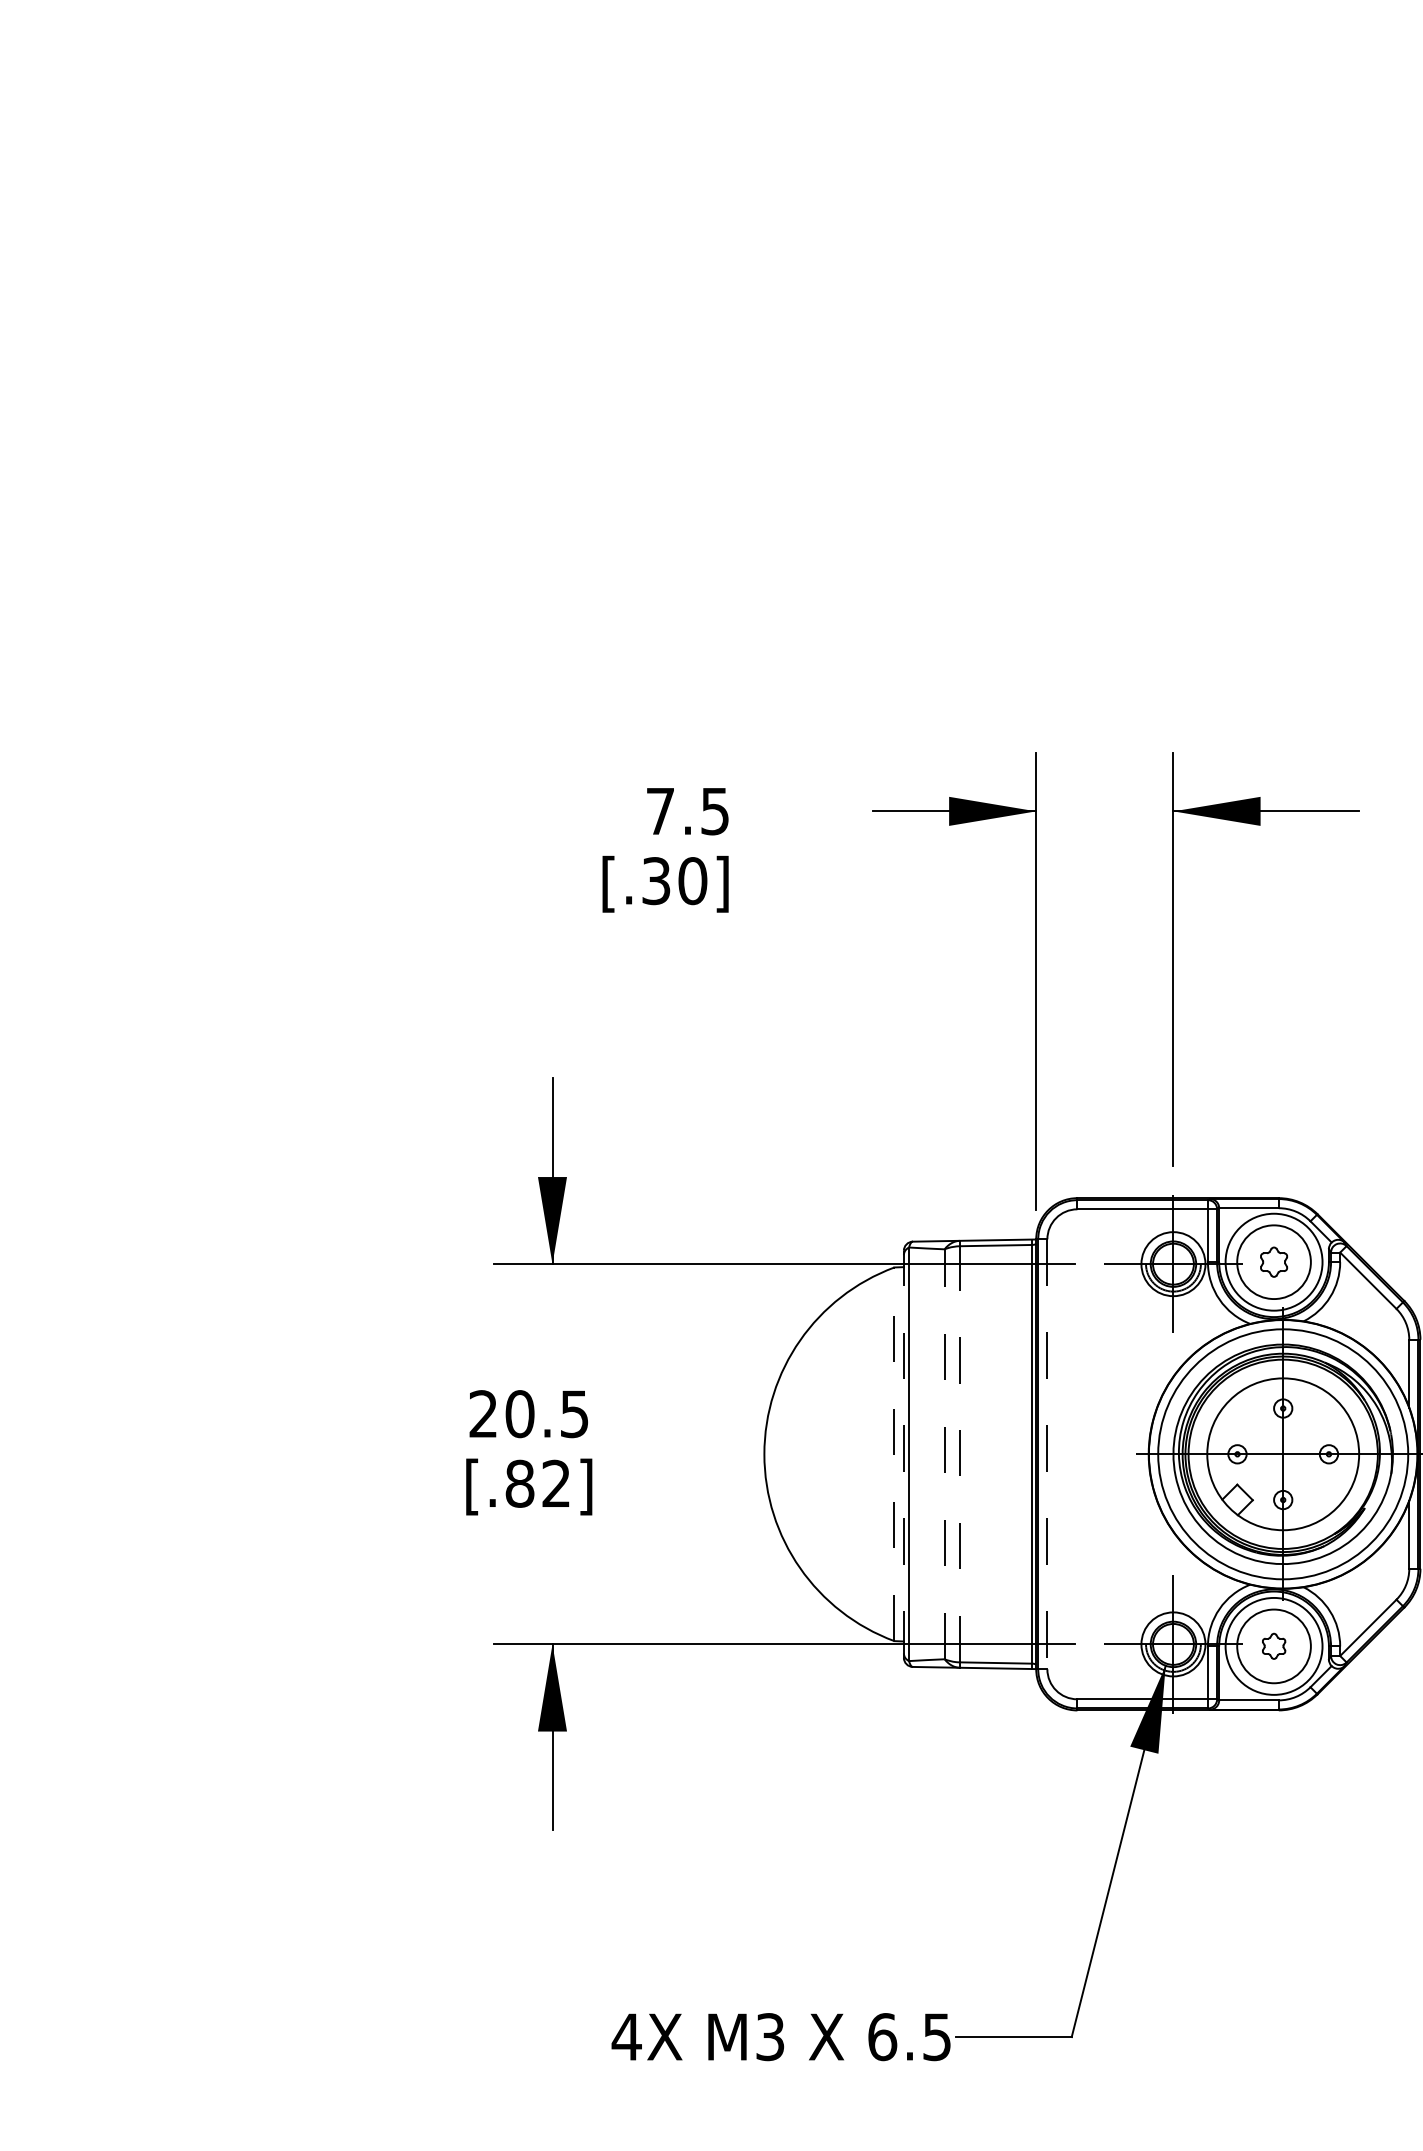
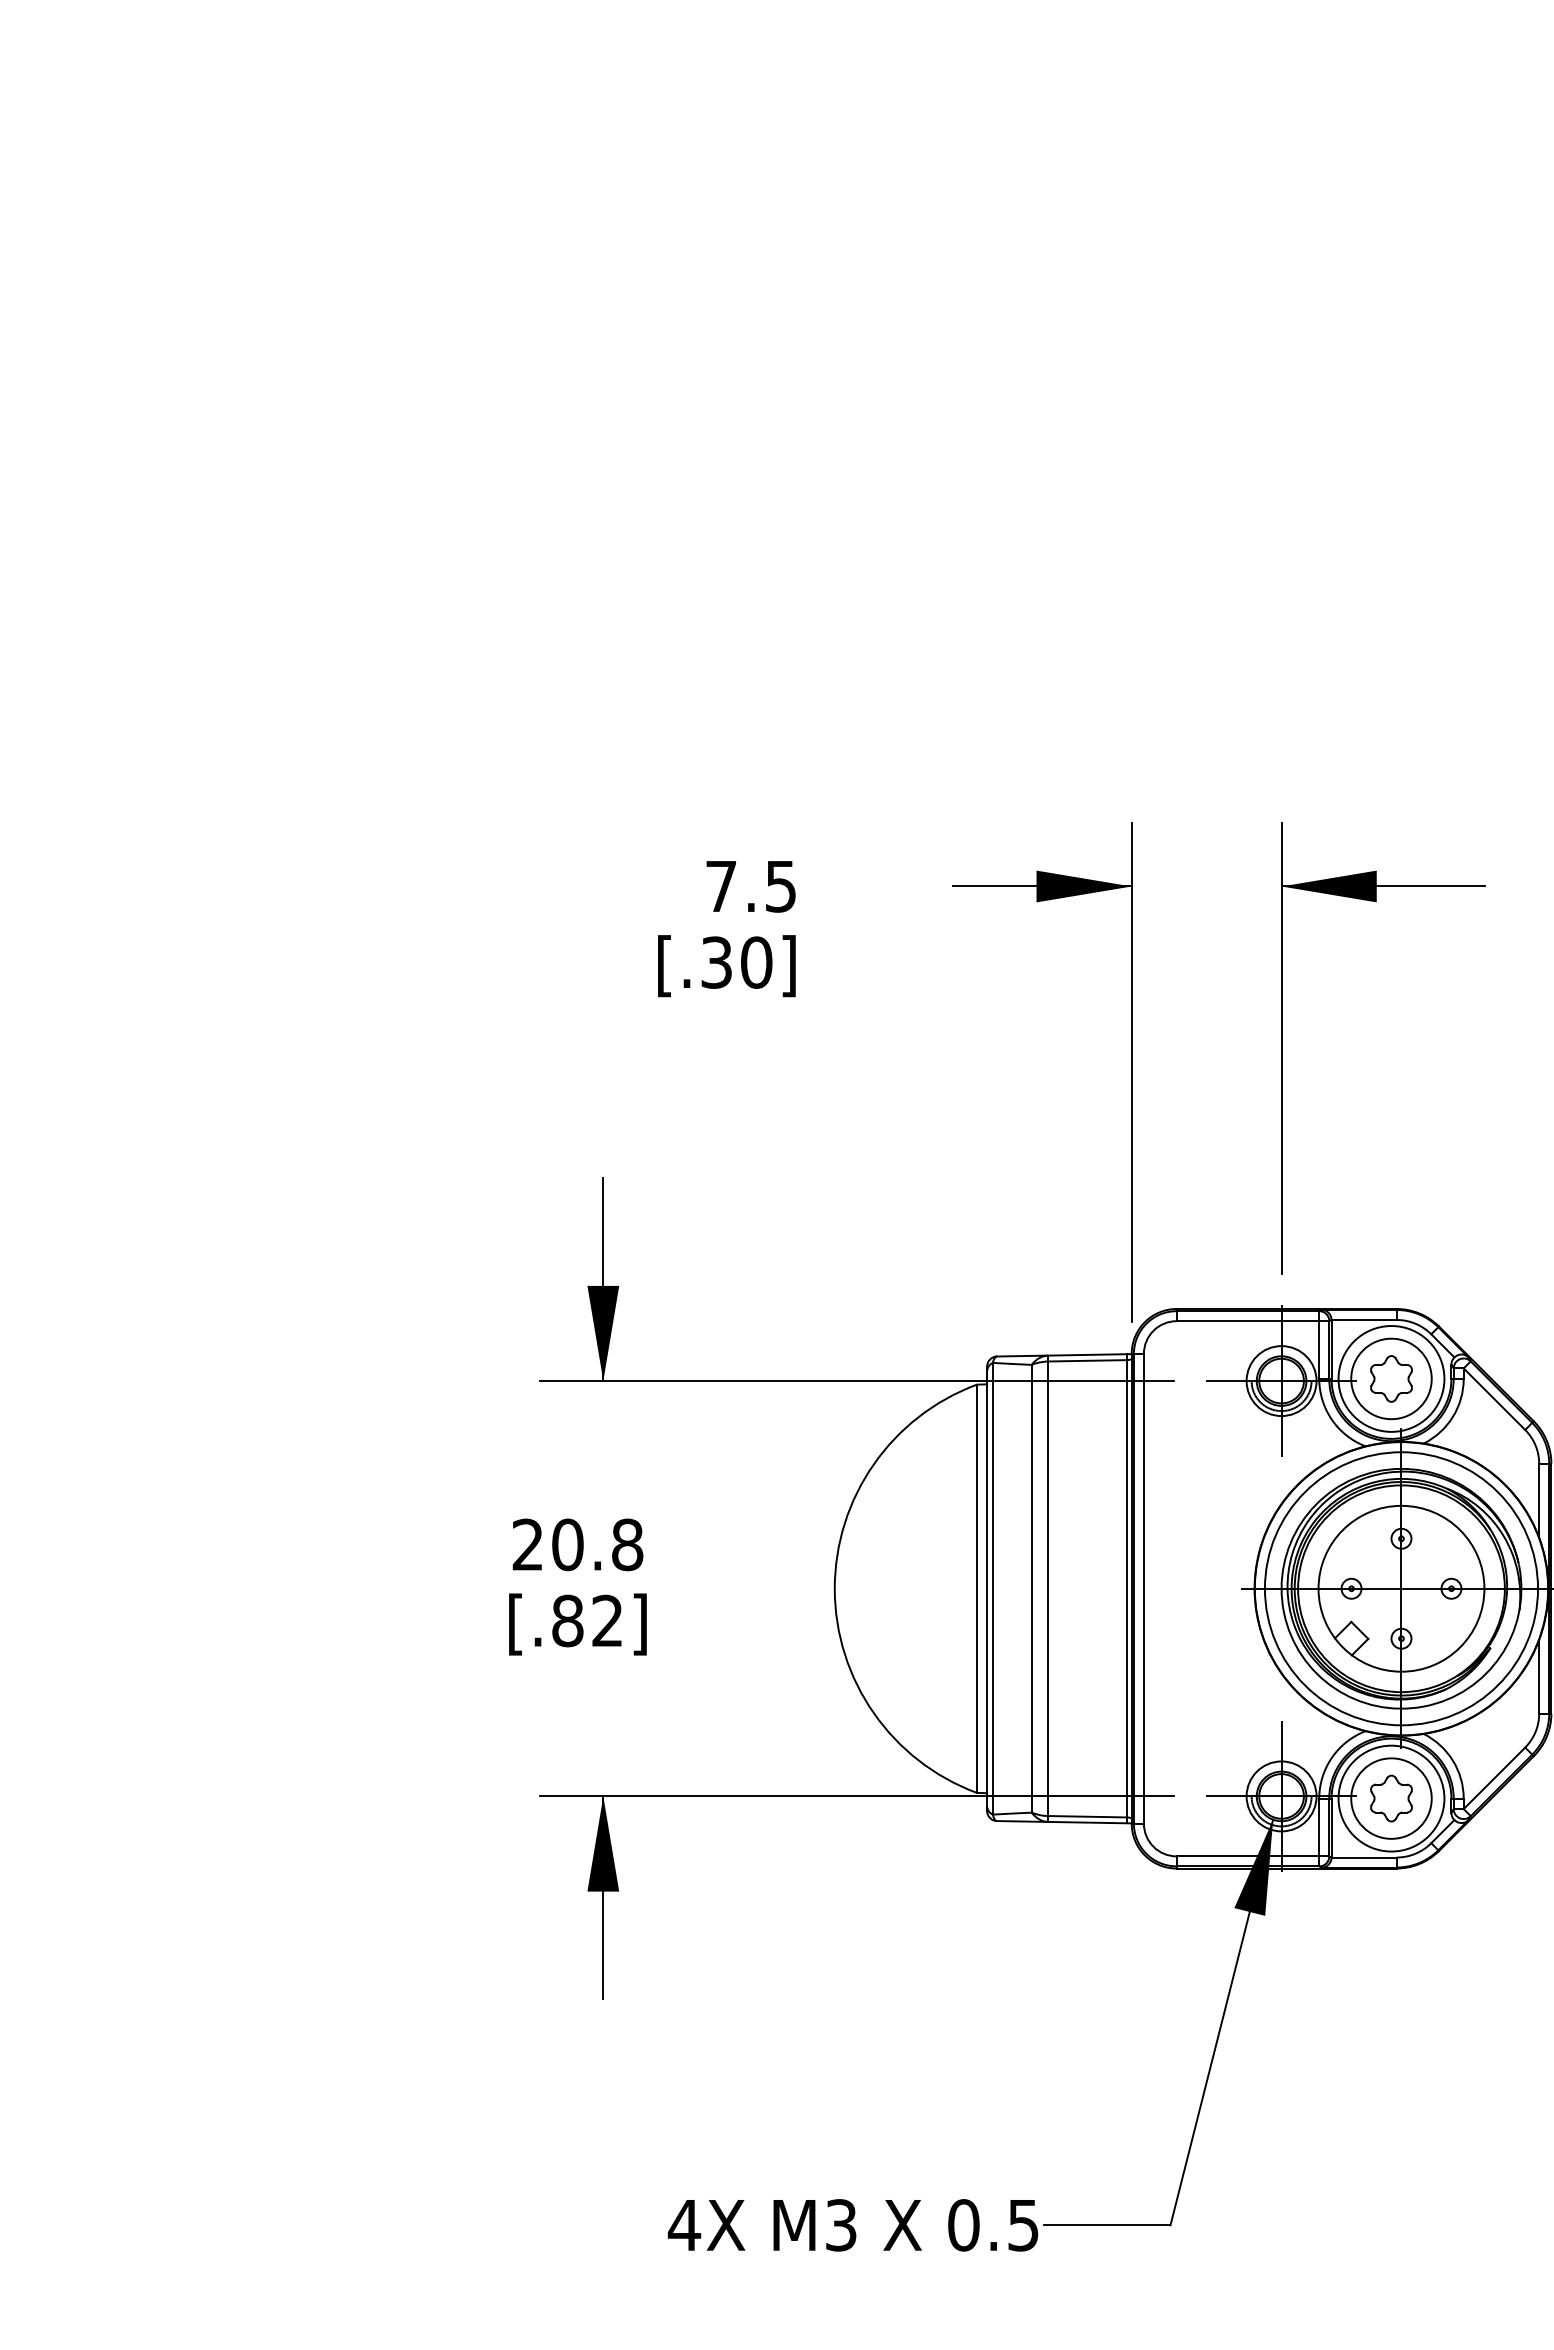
part: (1274, 1261) -> (1391, 1378), size x1.43
text: (574, 1413) -> (627, 1544), 20.5 -> 20.8
line: (894, 1454) -> (976, 1588), dashed -> solid
line: (904, 1454) -> (987, 1588), dashed -> solid
line: (944, 1454) -> (1031, 1588), dashed -> solid
line: (960, 1454) -> (1048, 1588), dashed -> solid
line: (1047, 1454) -> (1143, 1588), dashed -> solid
part: (1274, 1646) -> (1391, 1798), size x1.67
text: (882, 2037) -> (963, 2225), 6.5 -> 0.5

